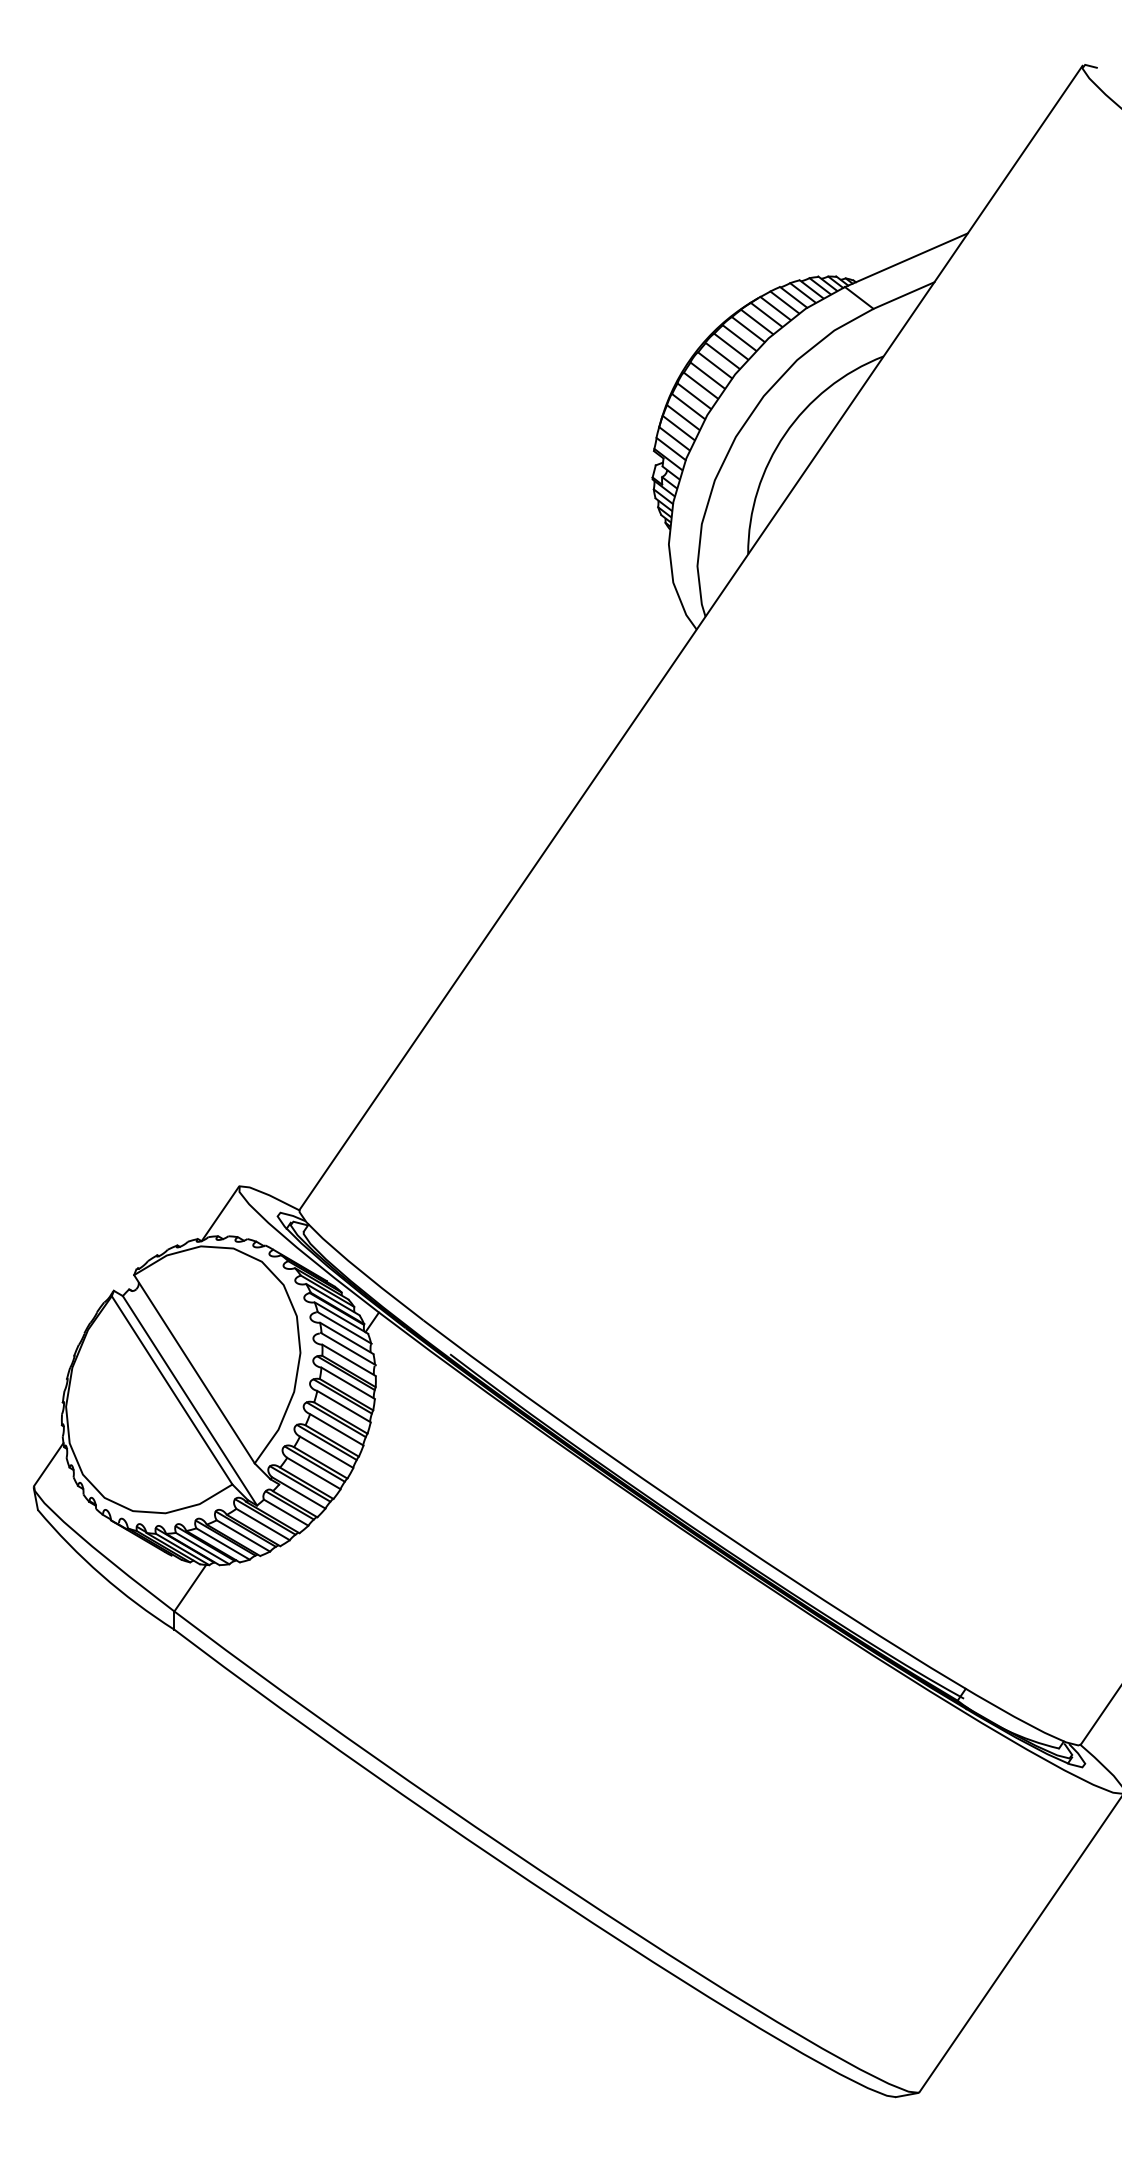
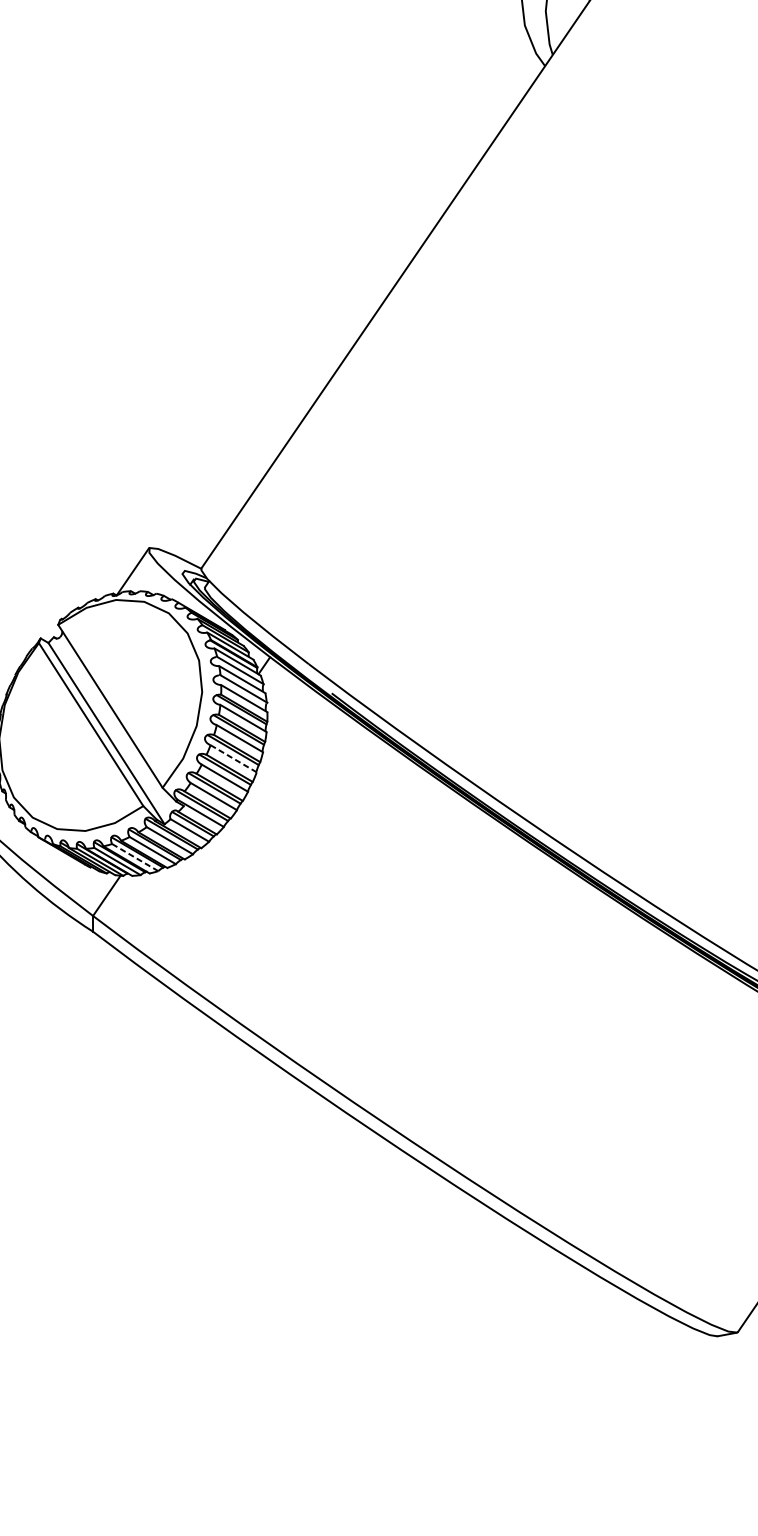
line: (336, 1429) -> (233, 758), solid -> dashed
line: (223, 1544) -> (135, 858), solid -> dashed

